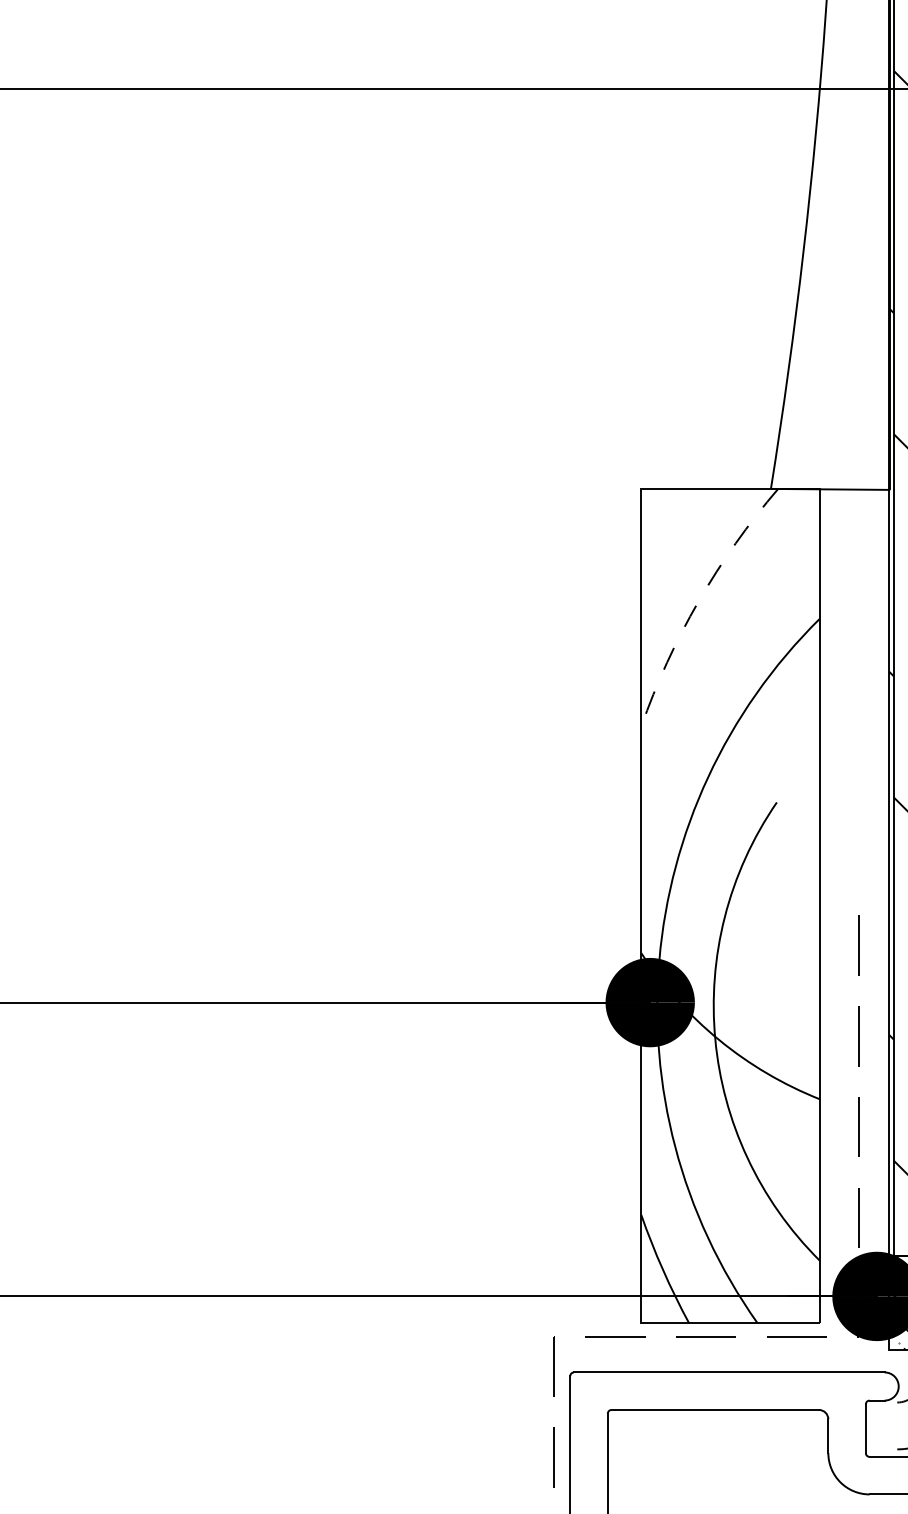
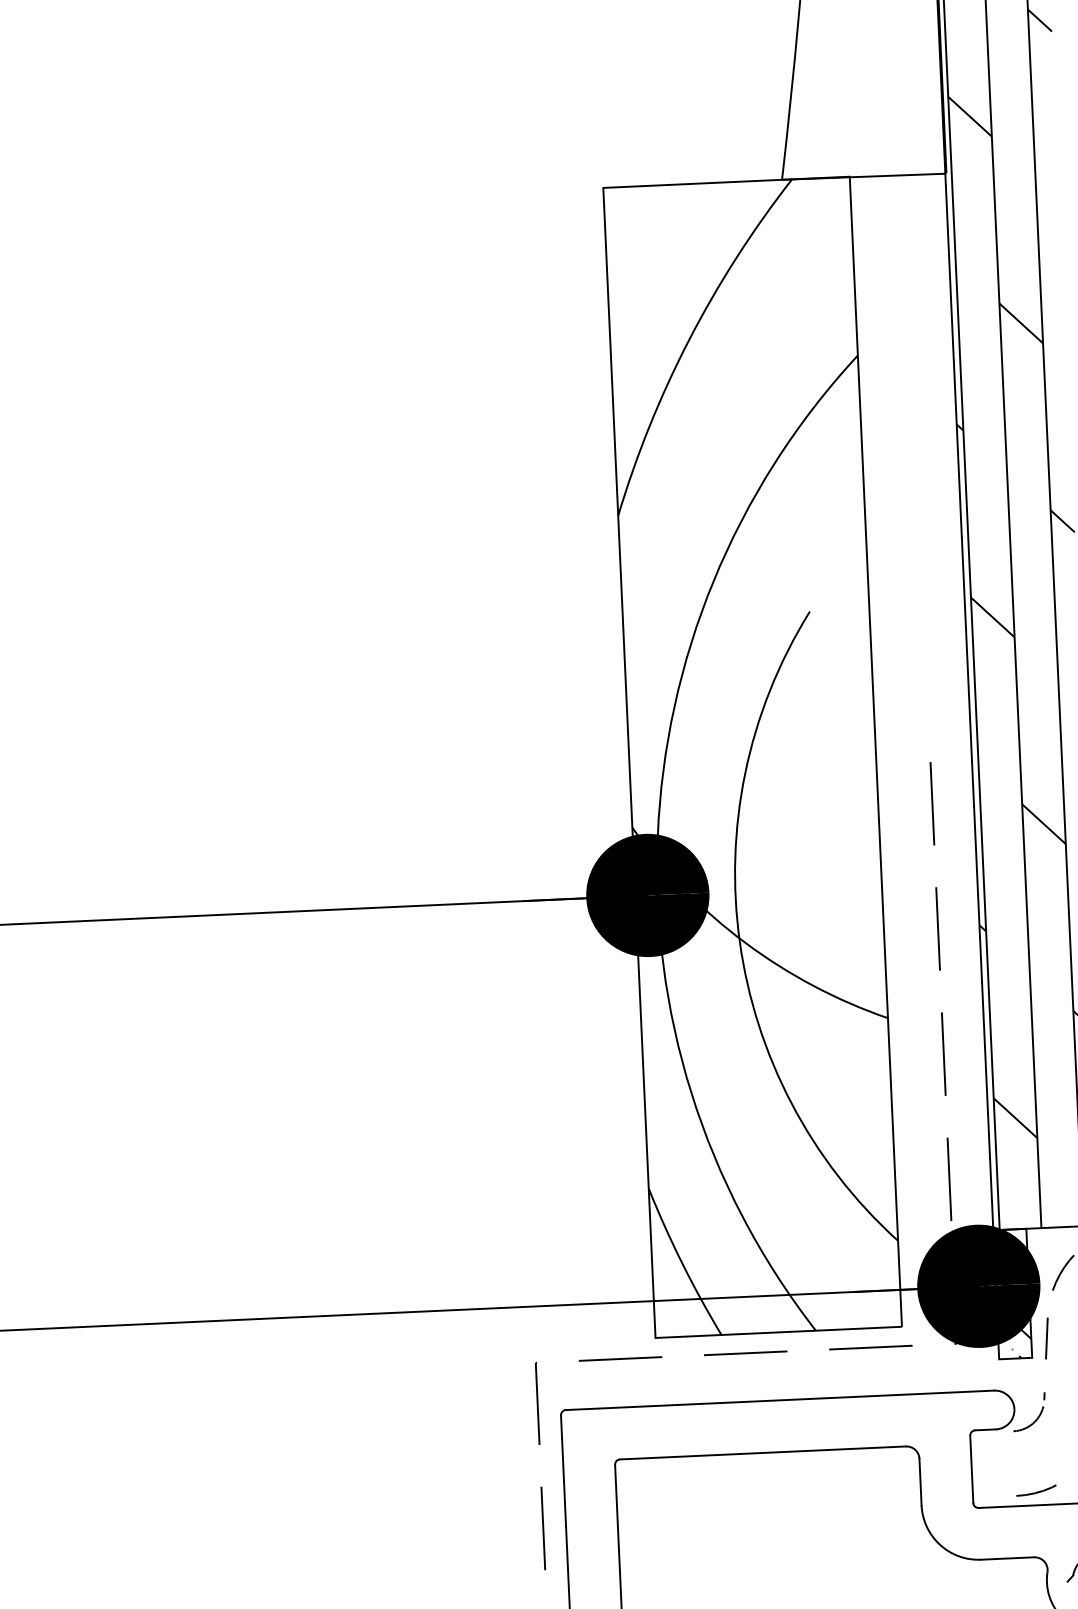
arc: (698, 601) -> (689, 339), dashed -> solid

